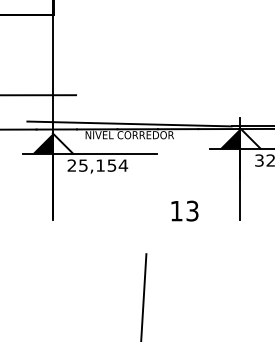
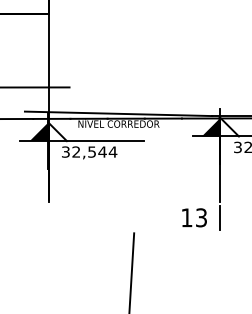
text: (92, 165) -> (84, 151), 25,154 -> 32,544
text: (184, 210) -> (194, 217), moved
line: (239, 236) -> (219, 217), added

